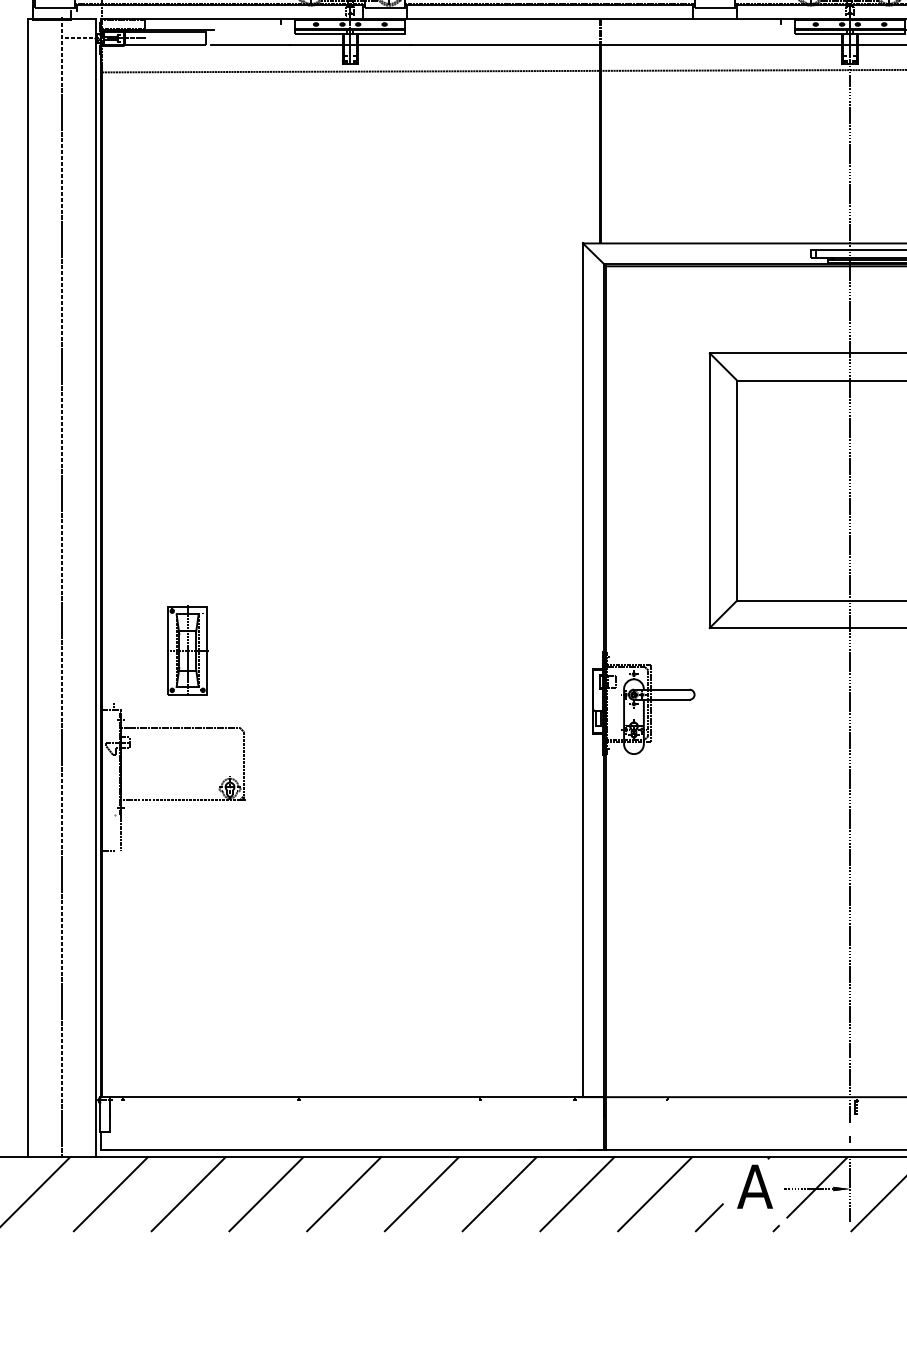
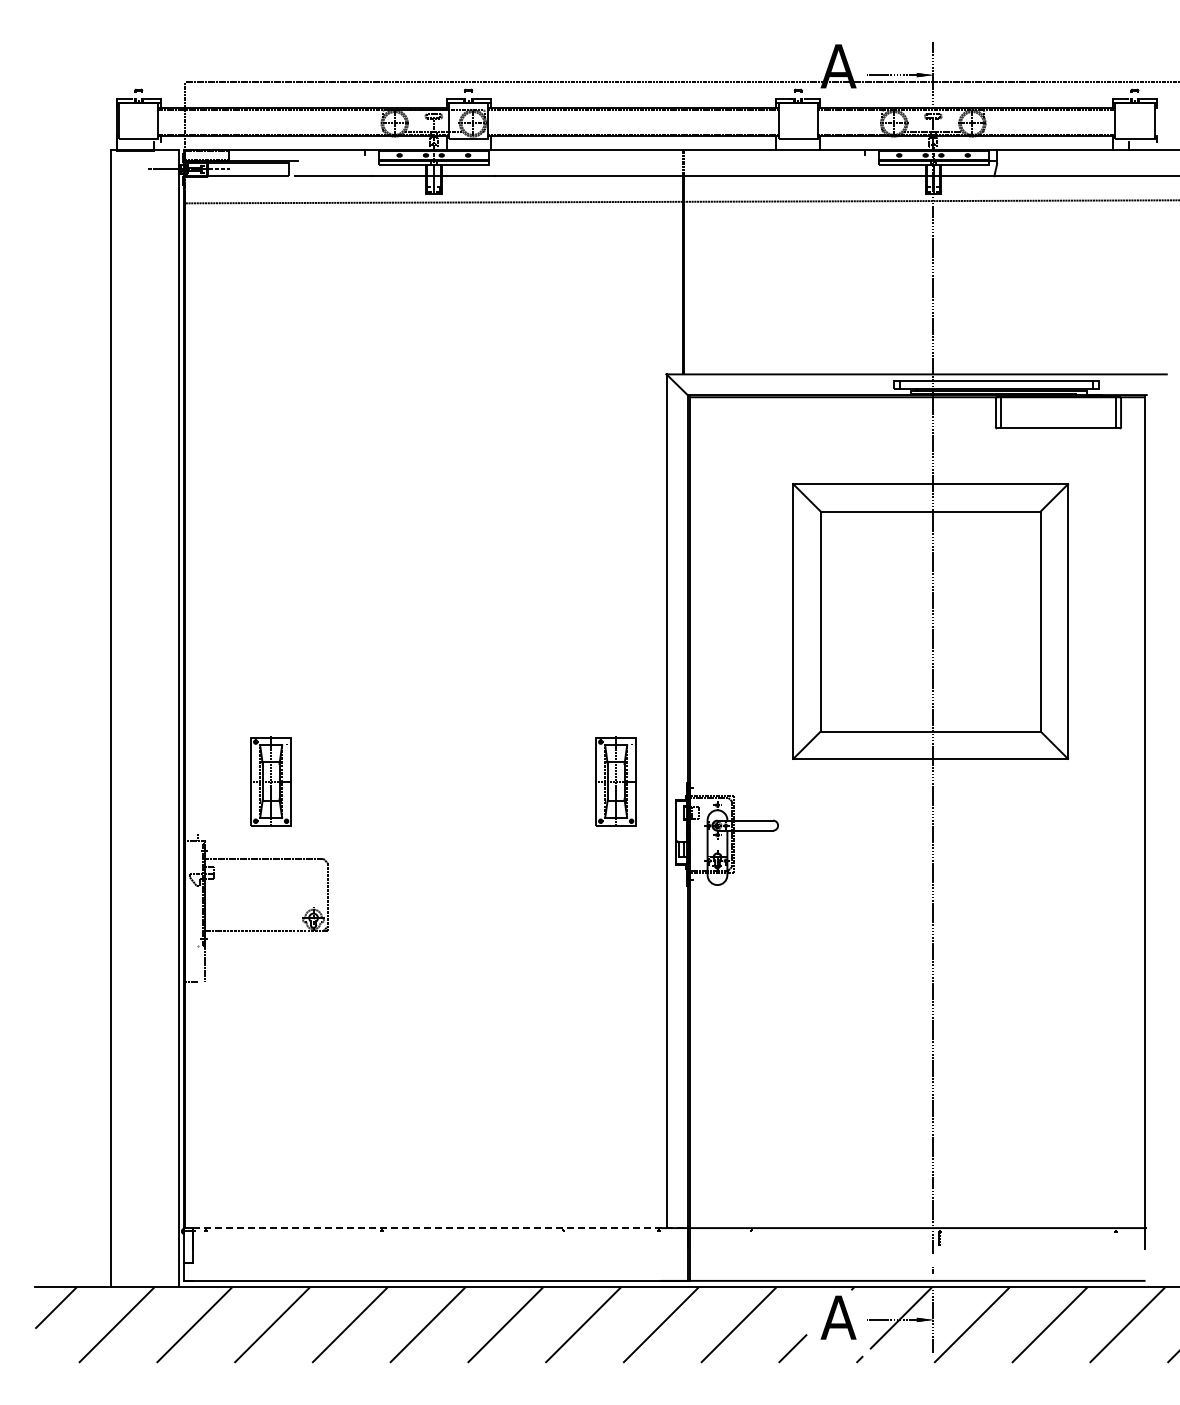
line: (61, 587) -> (145, 718), removed
part: (531, 650) -> (615, 781), added
line: (356, 1097) -> (440, 1228), solid -> dashed

